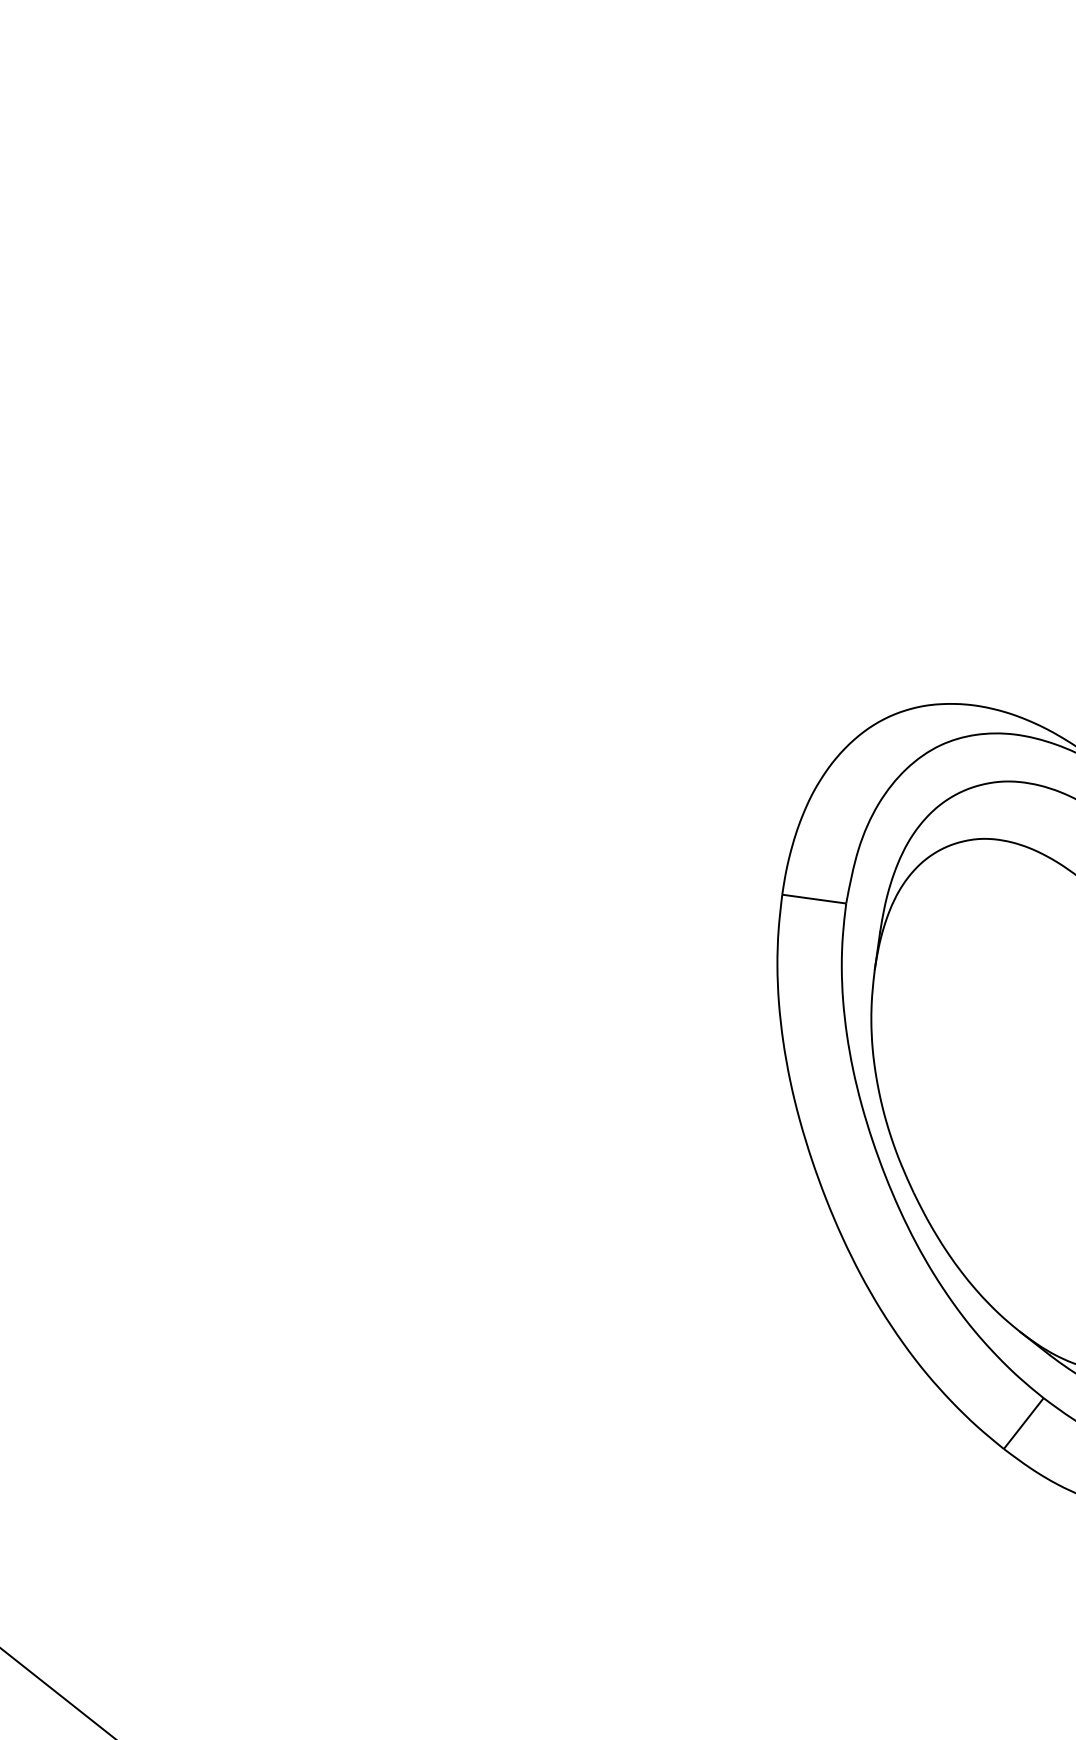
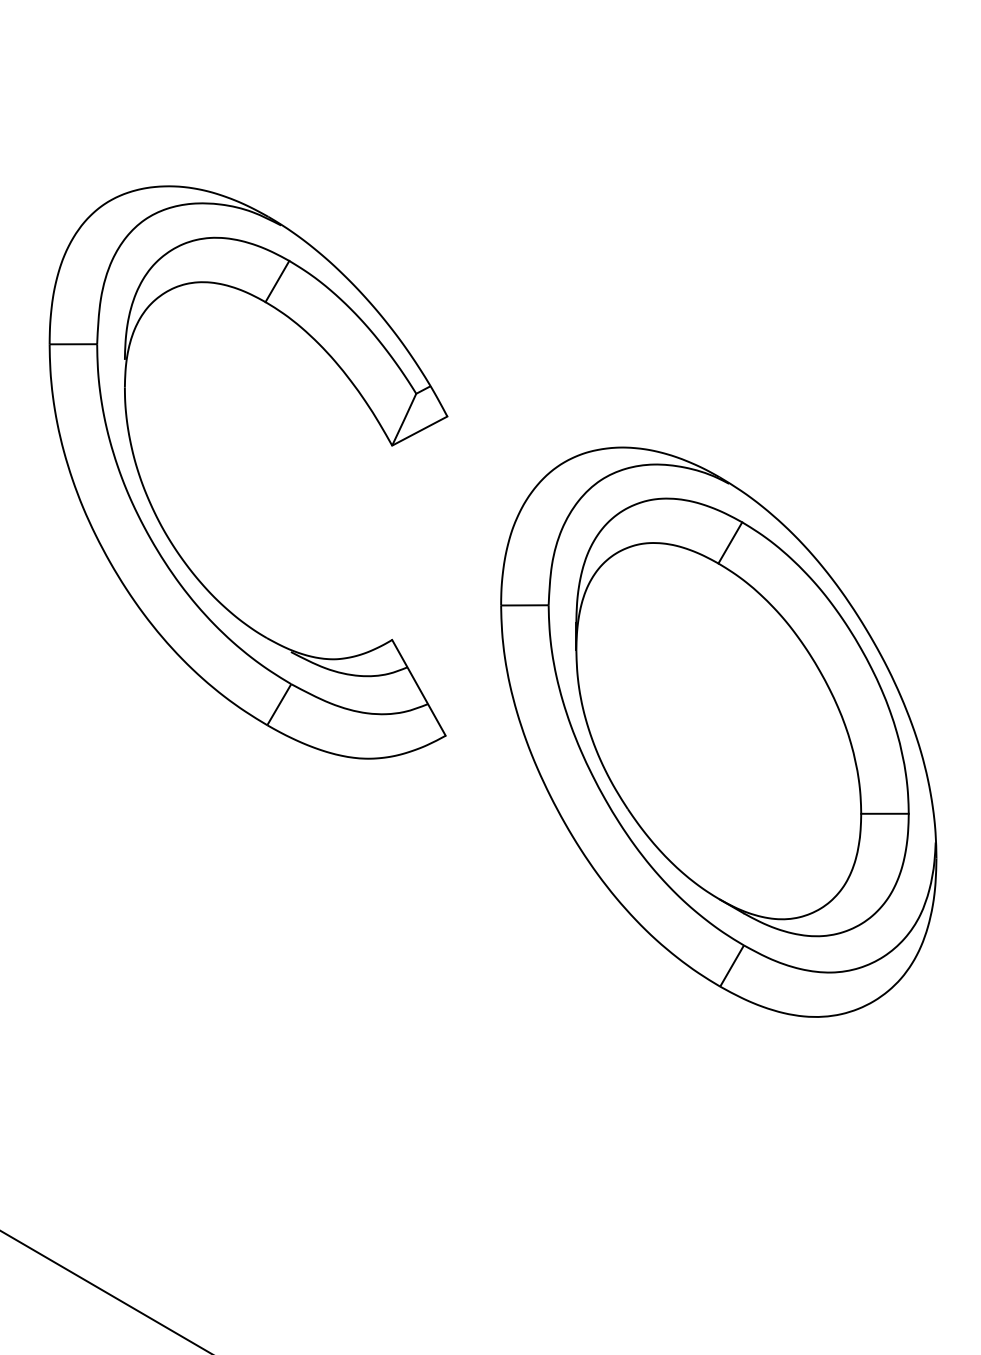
part: (338, 710) -> (158, 517), added

